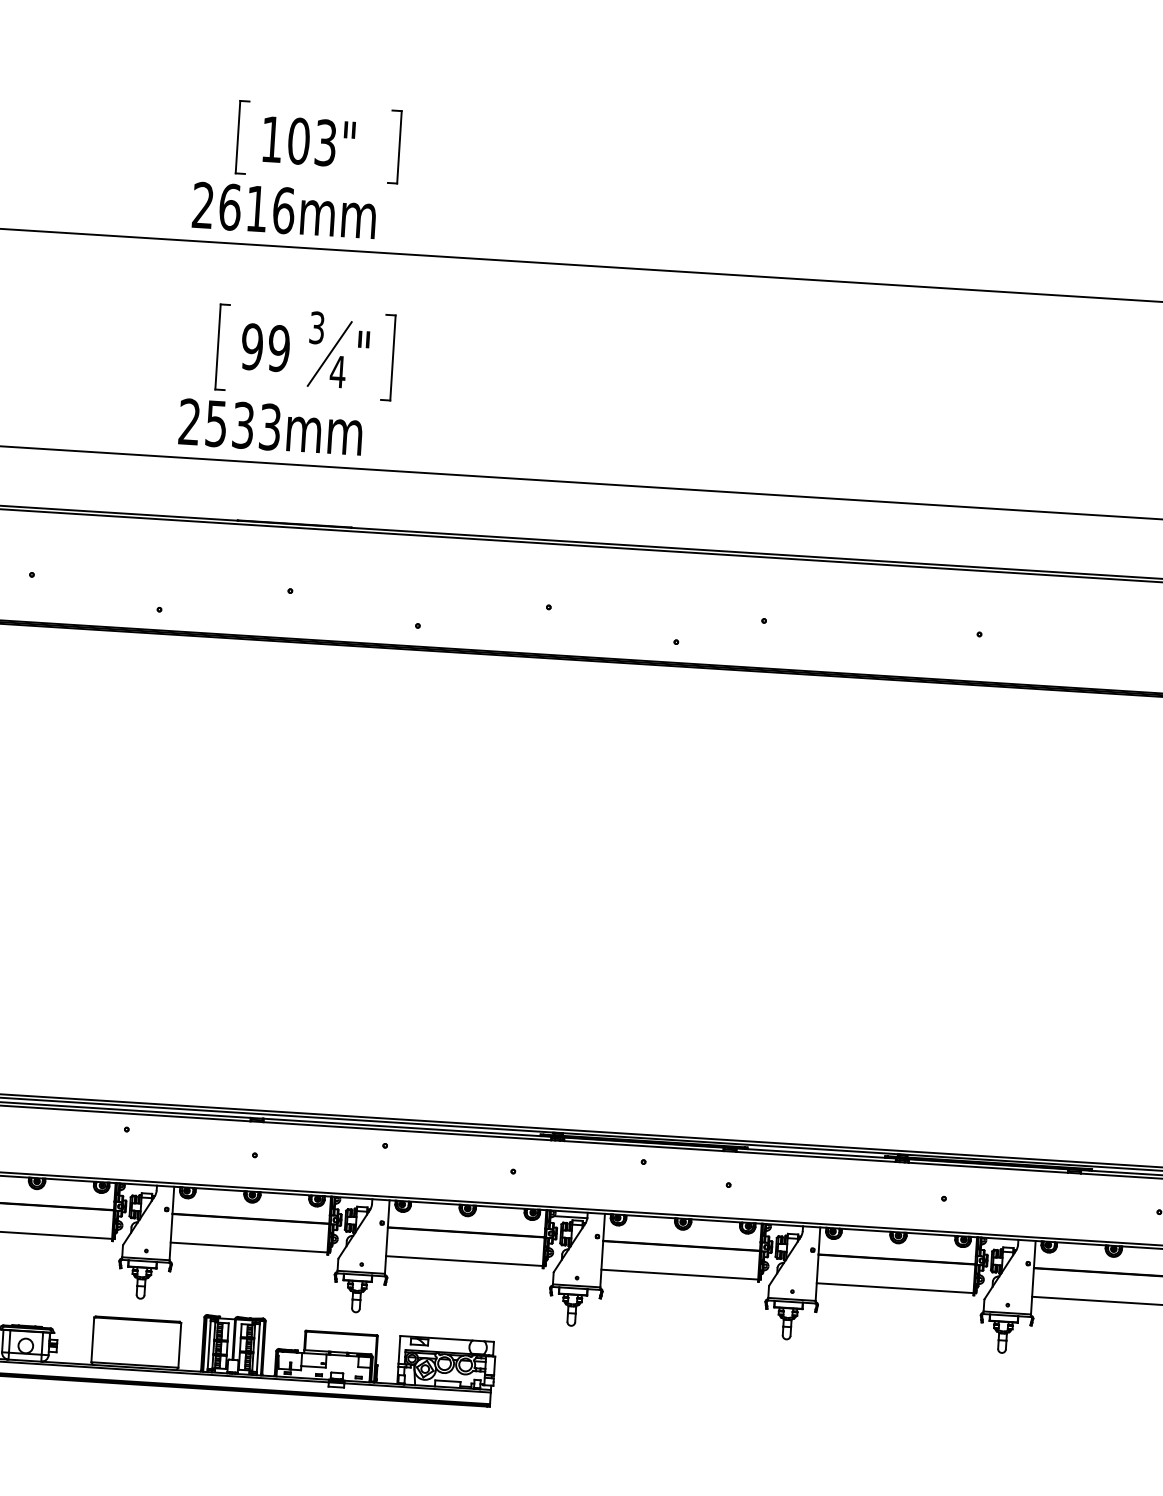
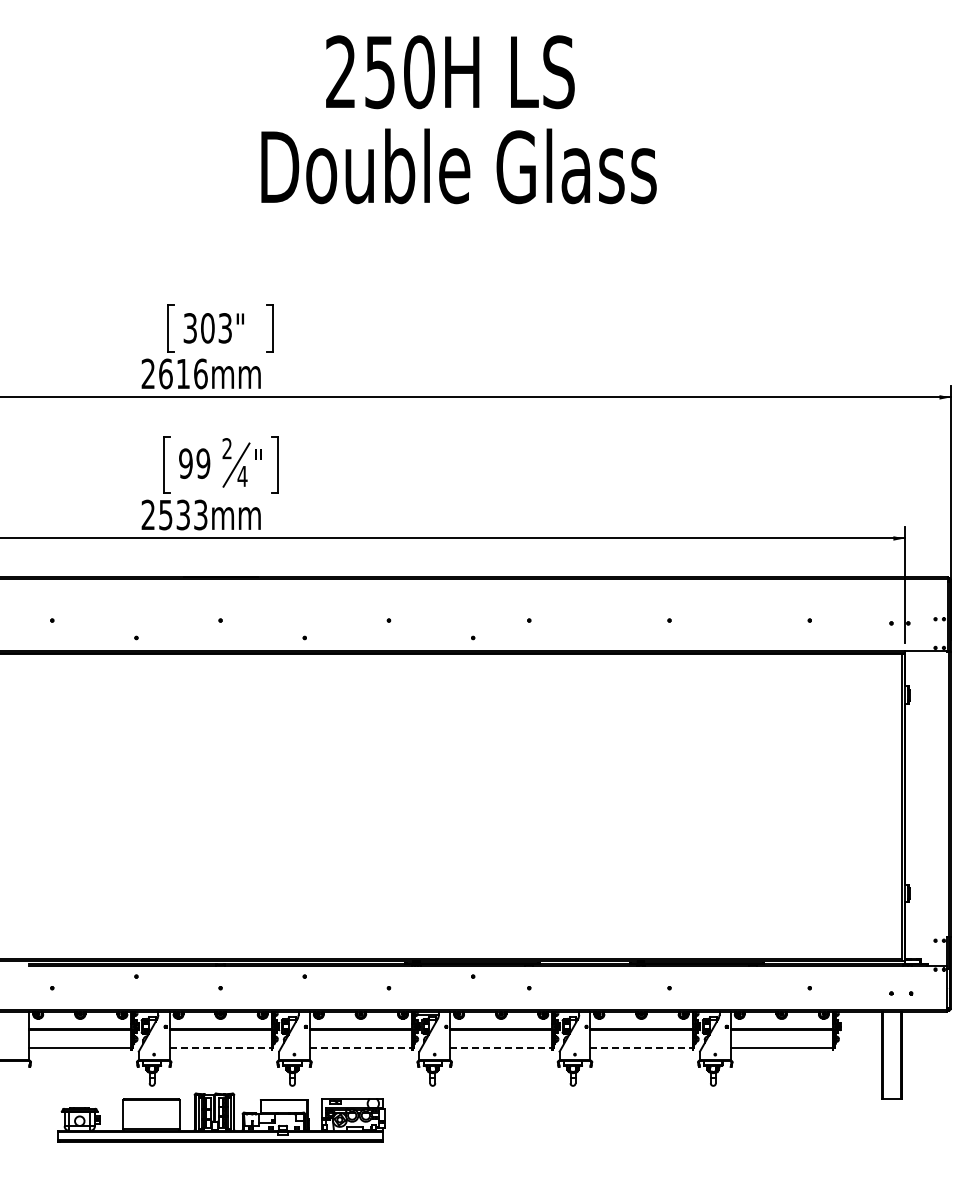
text: (270, 139) -> (189, 328), 103" -> 303"
text: (316, 327) -> (226, 448), 3 -> 2
line: (250, 1248) -> (221, 1048), solid -> dashed
line: (465, 1261) -> (361, 1048), solid -> dashed
line: (680, 1275) -> (501, 1048), solid -> dashed
line: (896, 1288) -> (642, 1048), solid -> dashed

